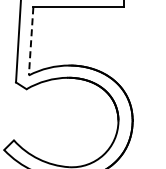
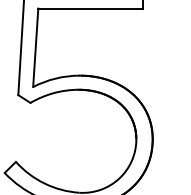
line: (31, 41) -> (36, 47), dashed -> solid

